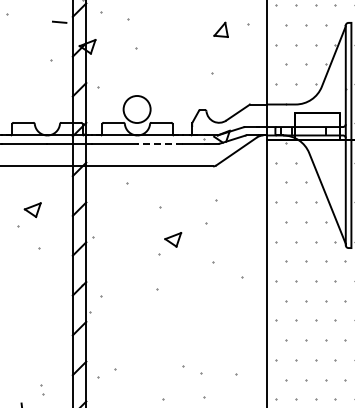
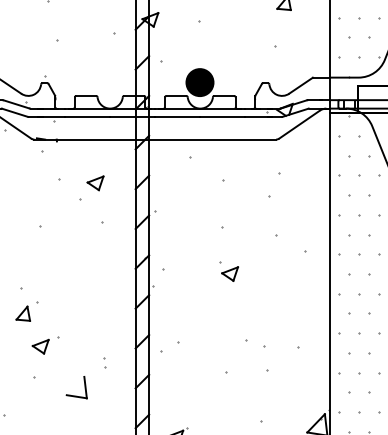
fill: (136, 109) -> (199, 82), added
line: (159, 144) -> (222, 117), dashed -> solid
part: (173, 239) -> (230, 273), moved

